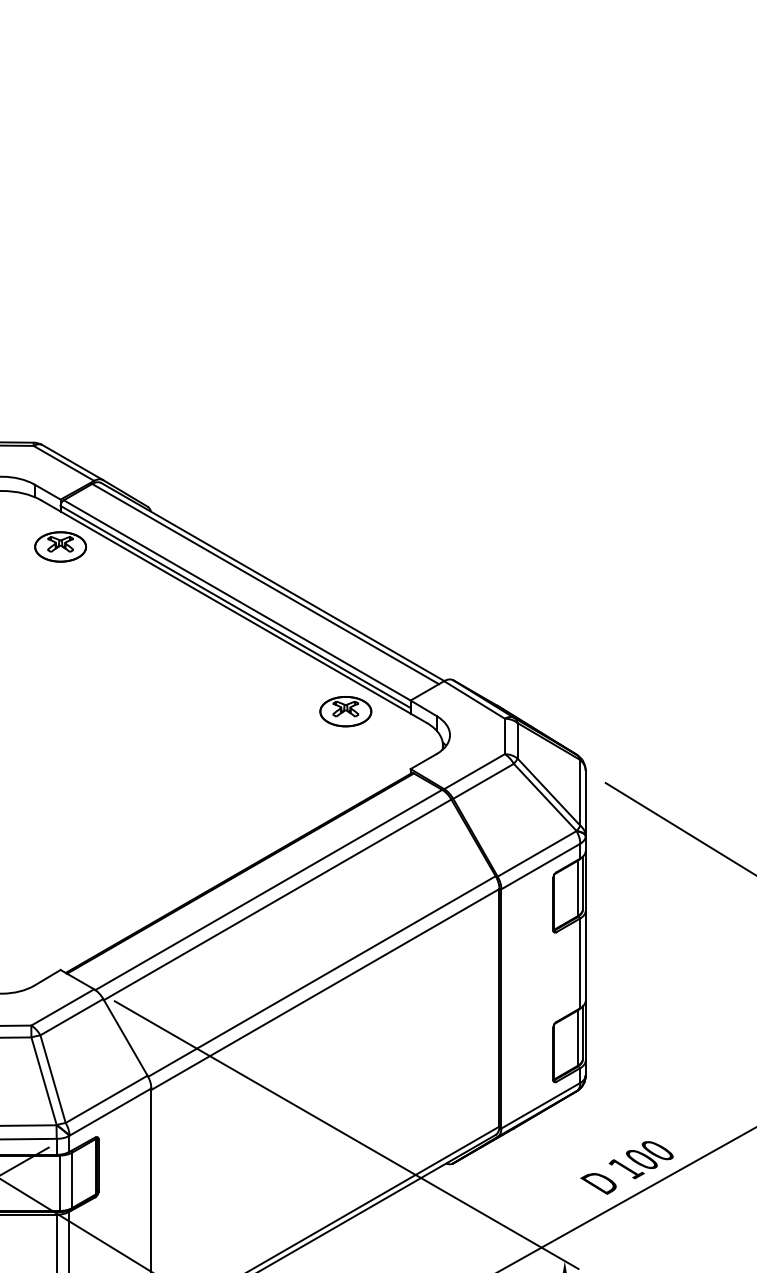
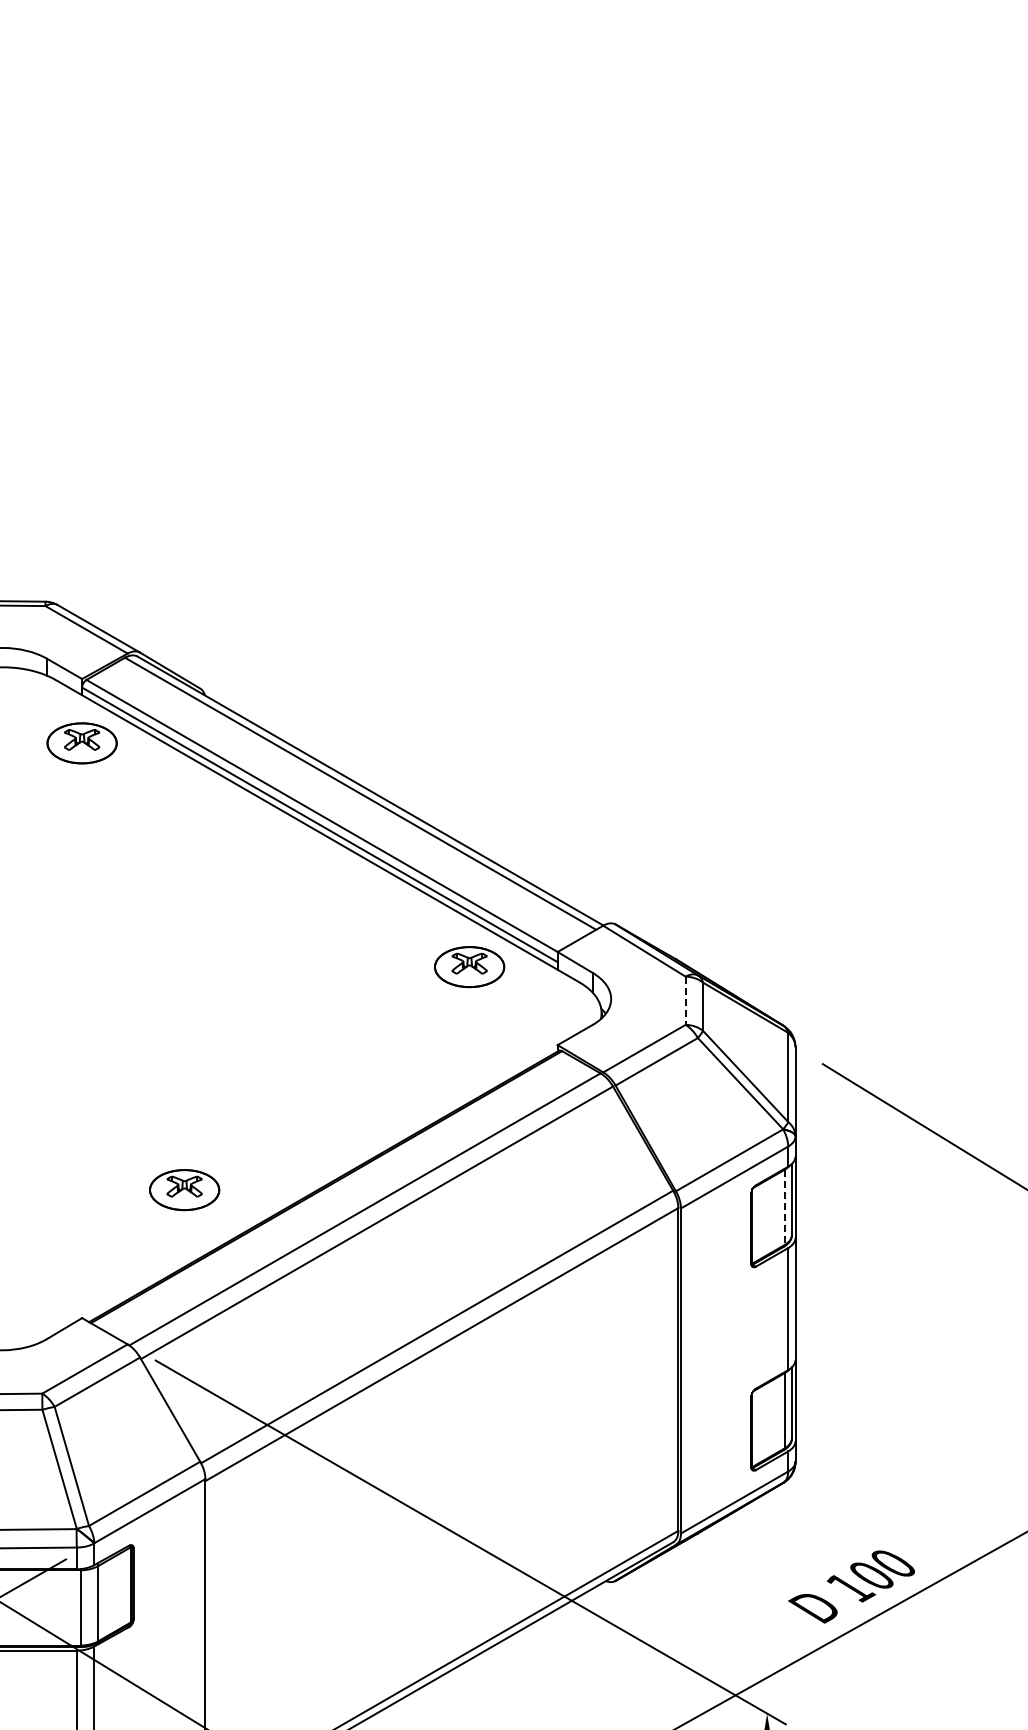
line: (504, 736) -> (685, 1001), solid -> dashed
part: (135, 876) -> (184, 1190), added
line: (577, 888) -> (784, 1207), solid -> dashed

